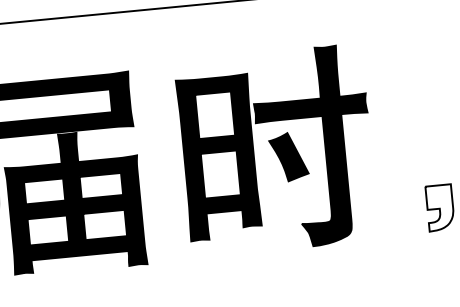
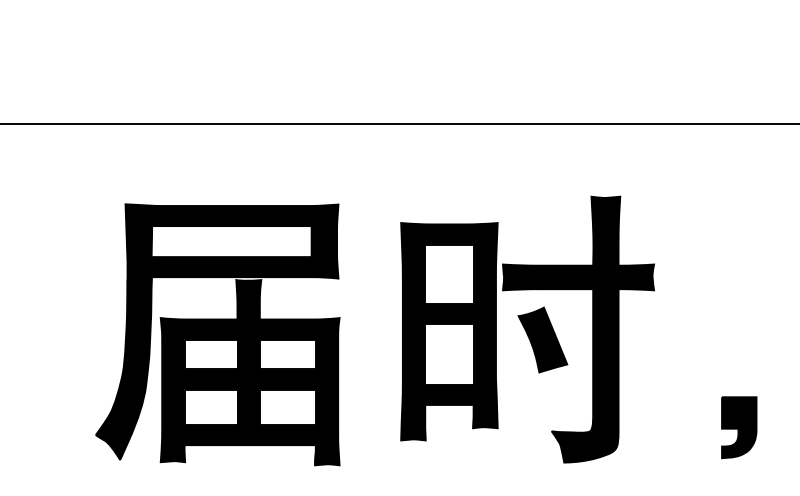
fill: (440, 207) -> (739, 427), added

